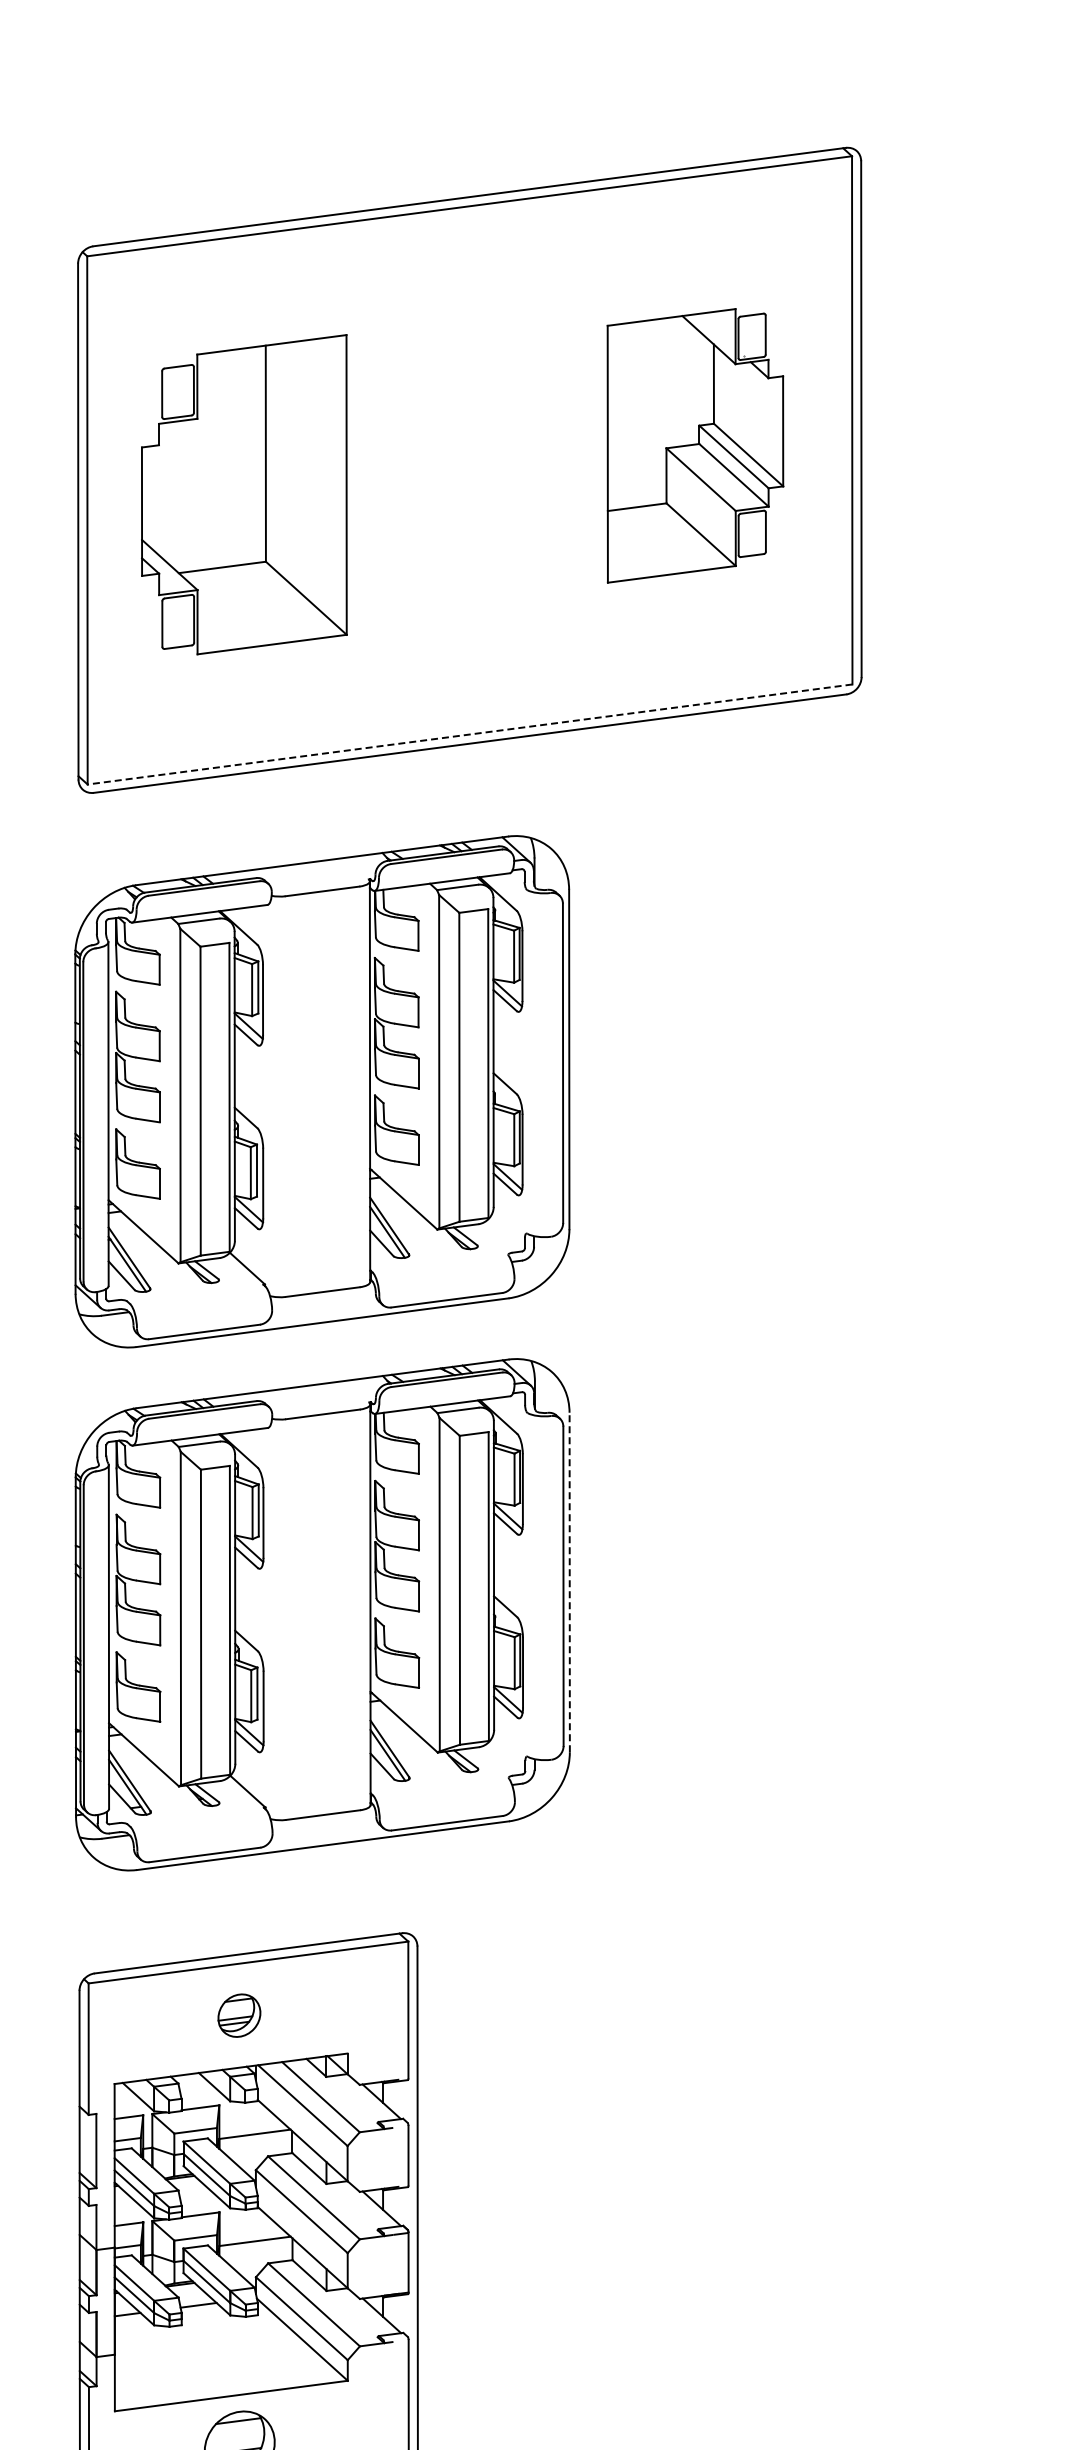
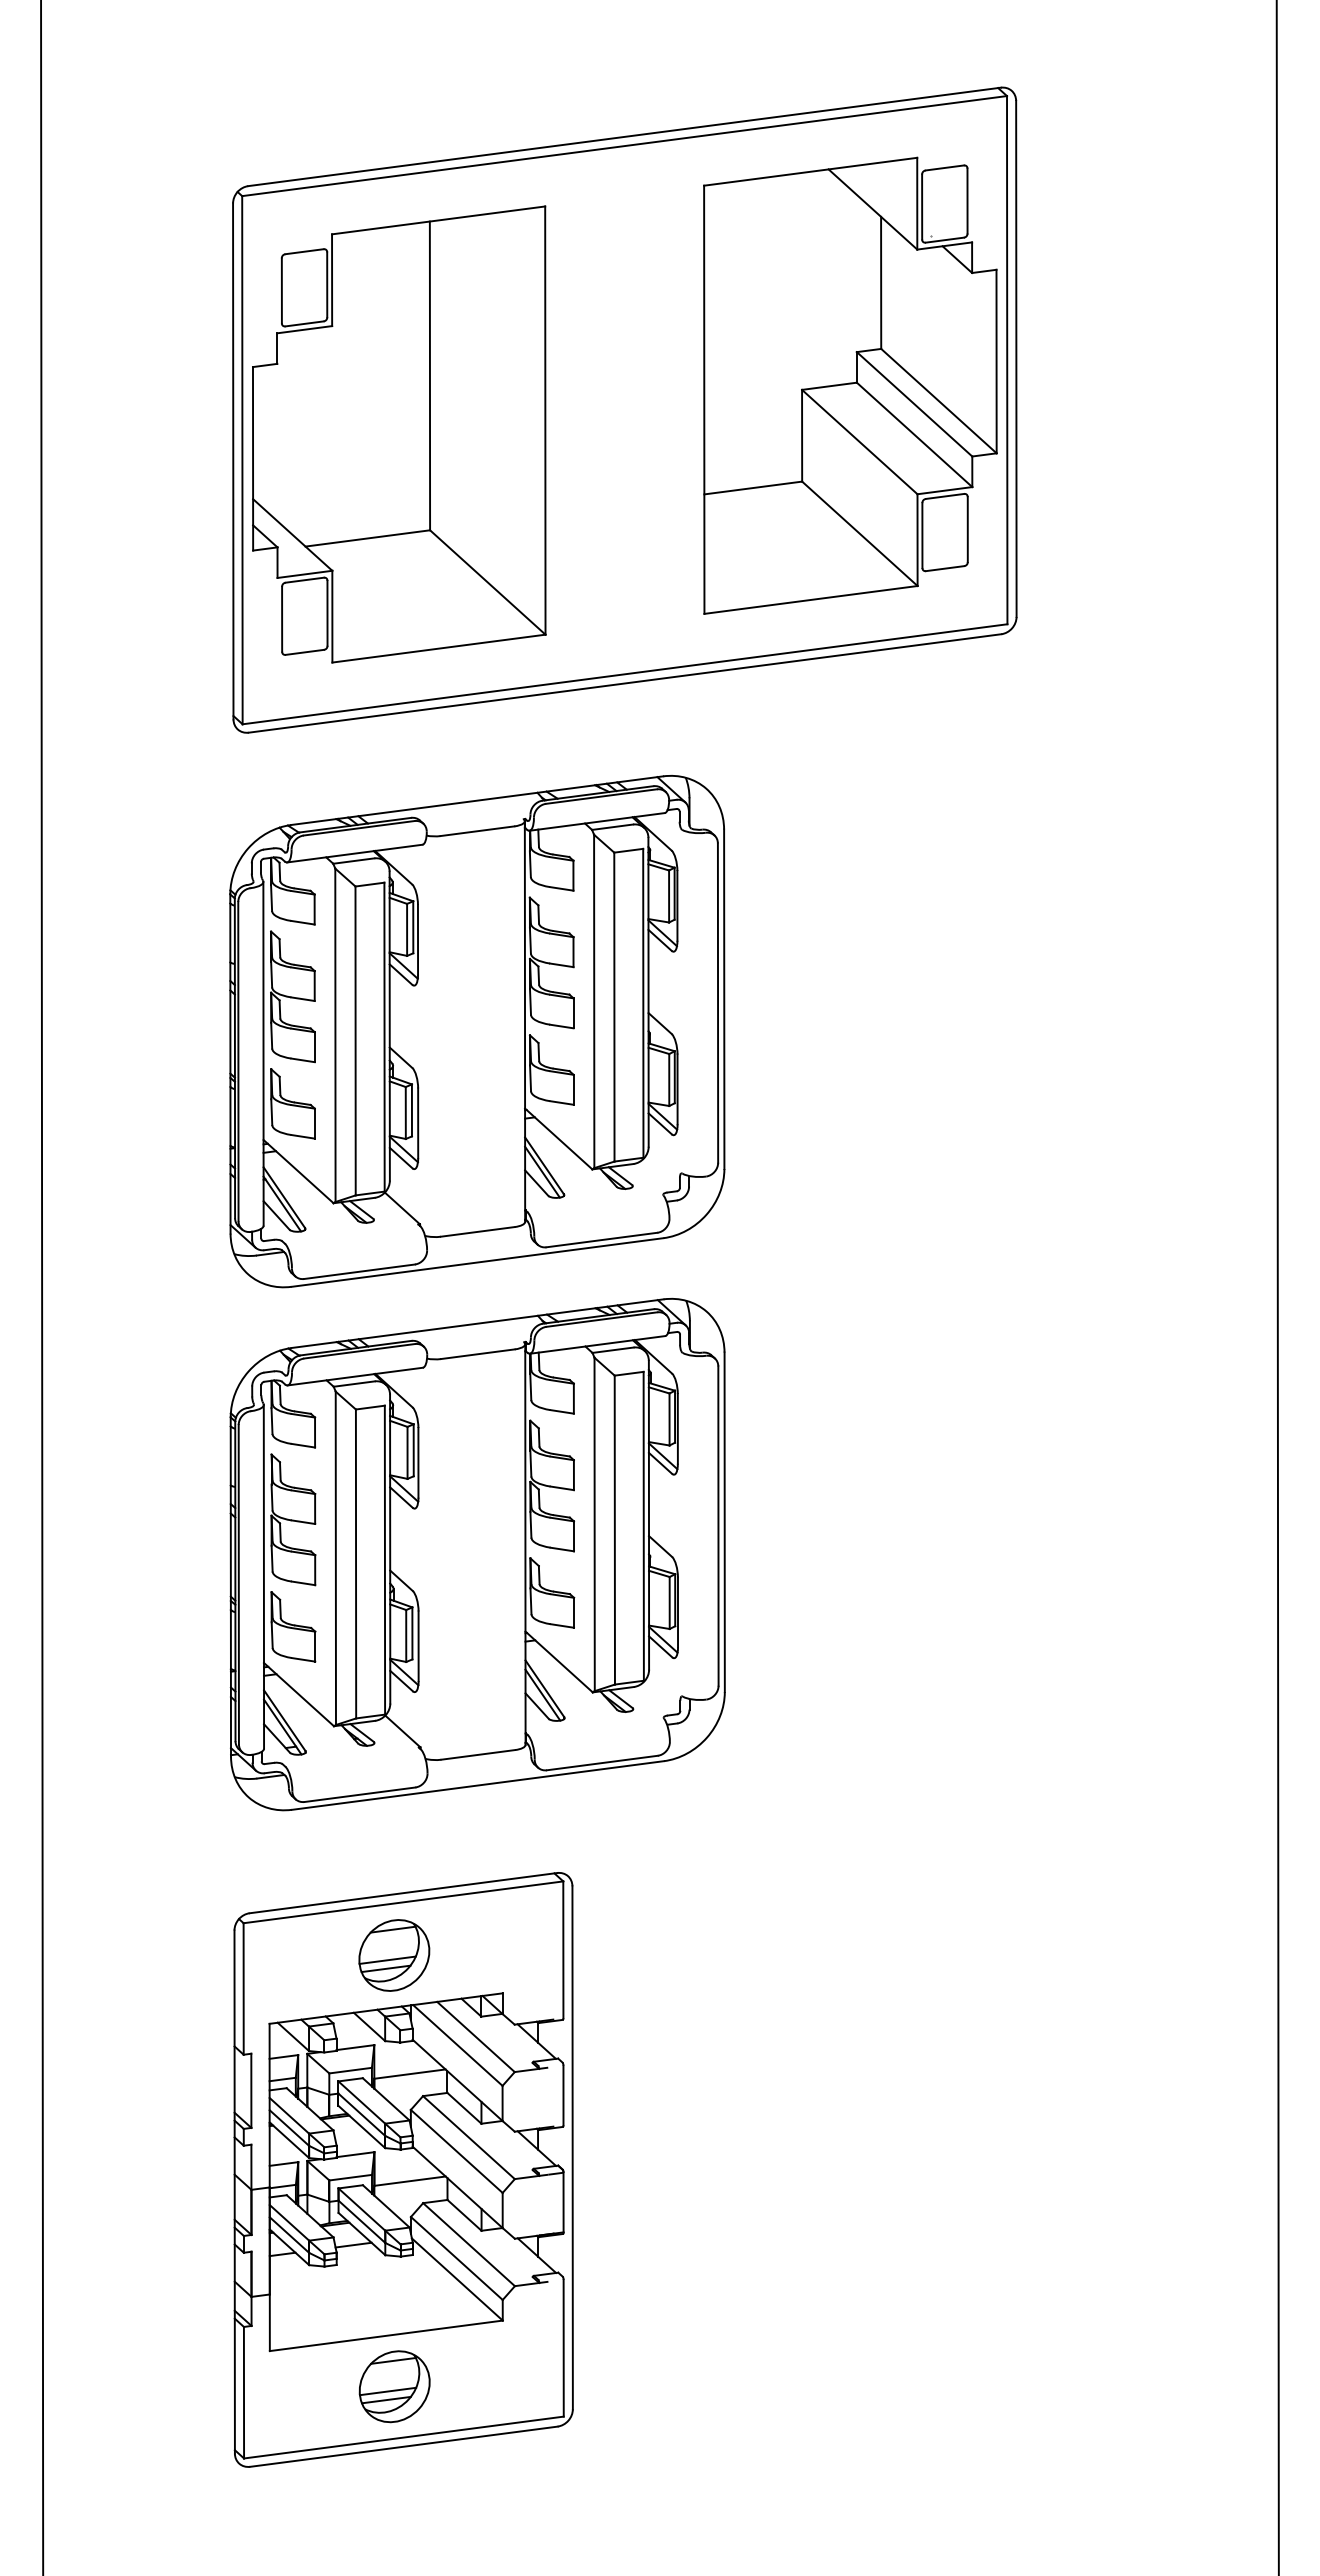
part: (695, 445) -> (850, 385), size x1.67
part: (244, 494) -> (399, 434), size x1.43
line: (470, 734) -> (625, 674), dashed -> solid
line: (569, 1582) -> (724, 1522), dashed -> solid
part: (239, 2015) -> (394, 1955), size x1.67

